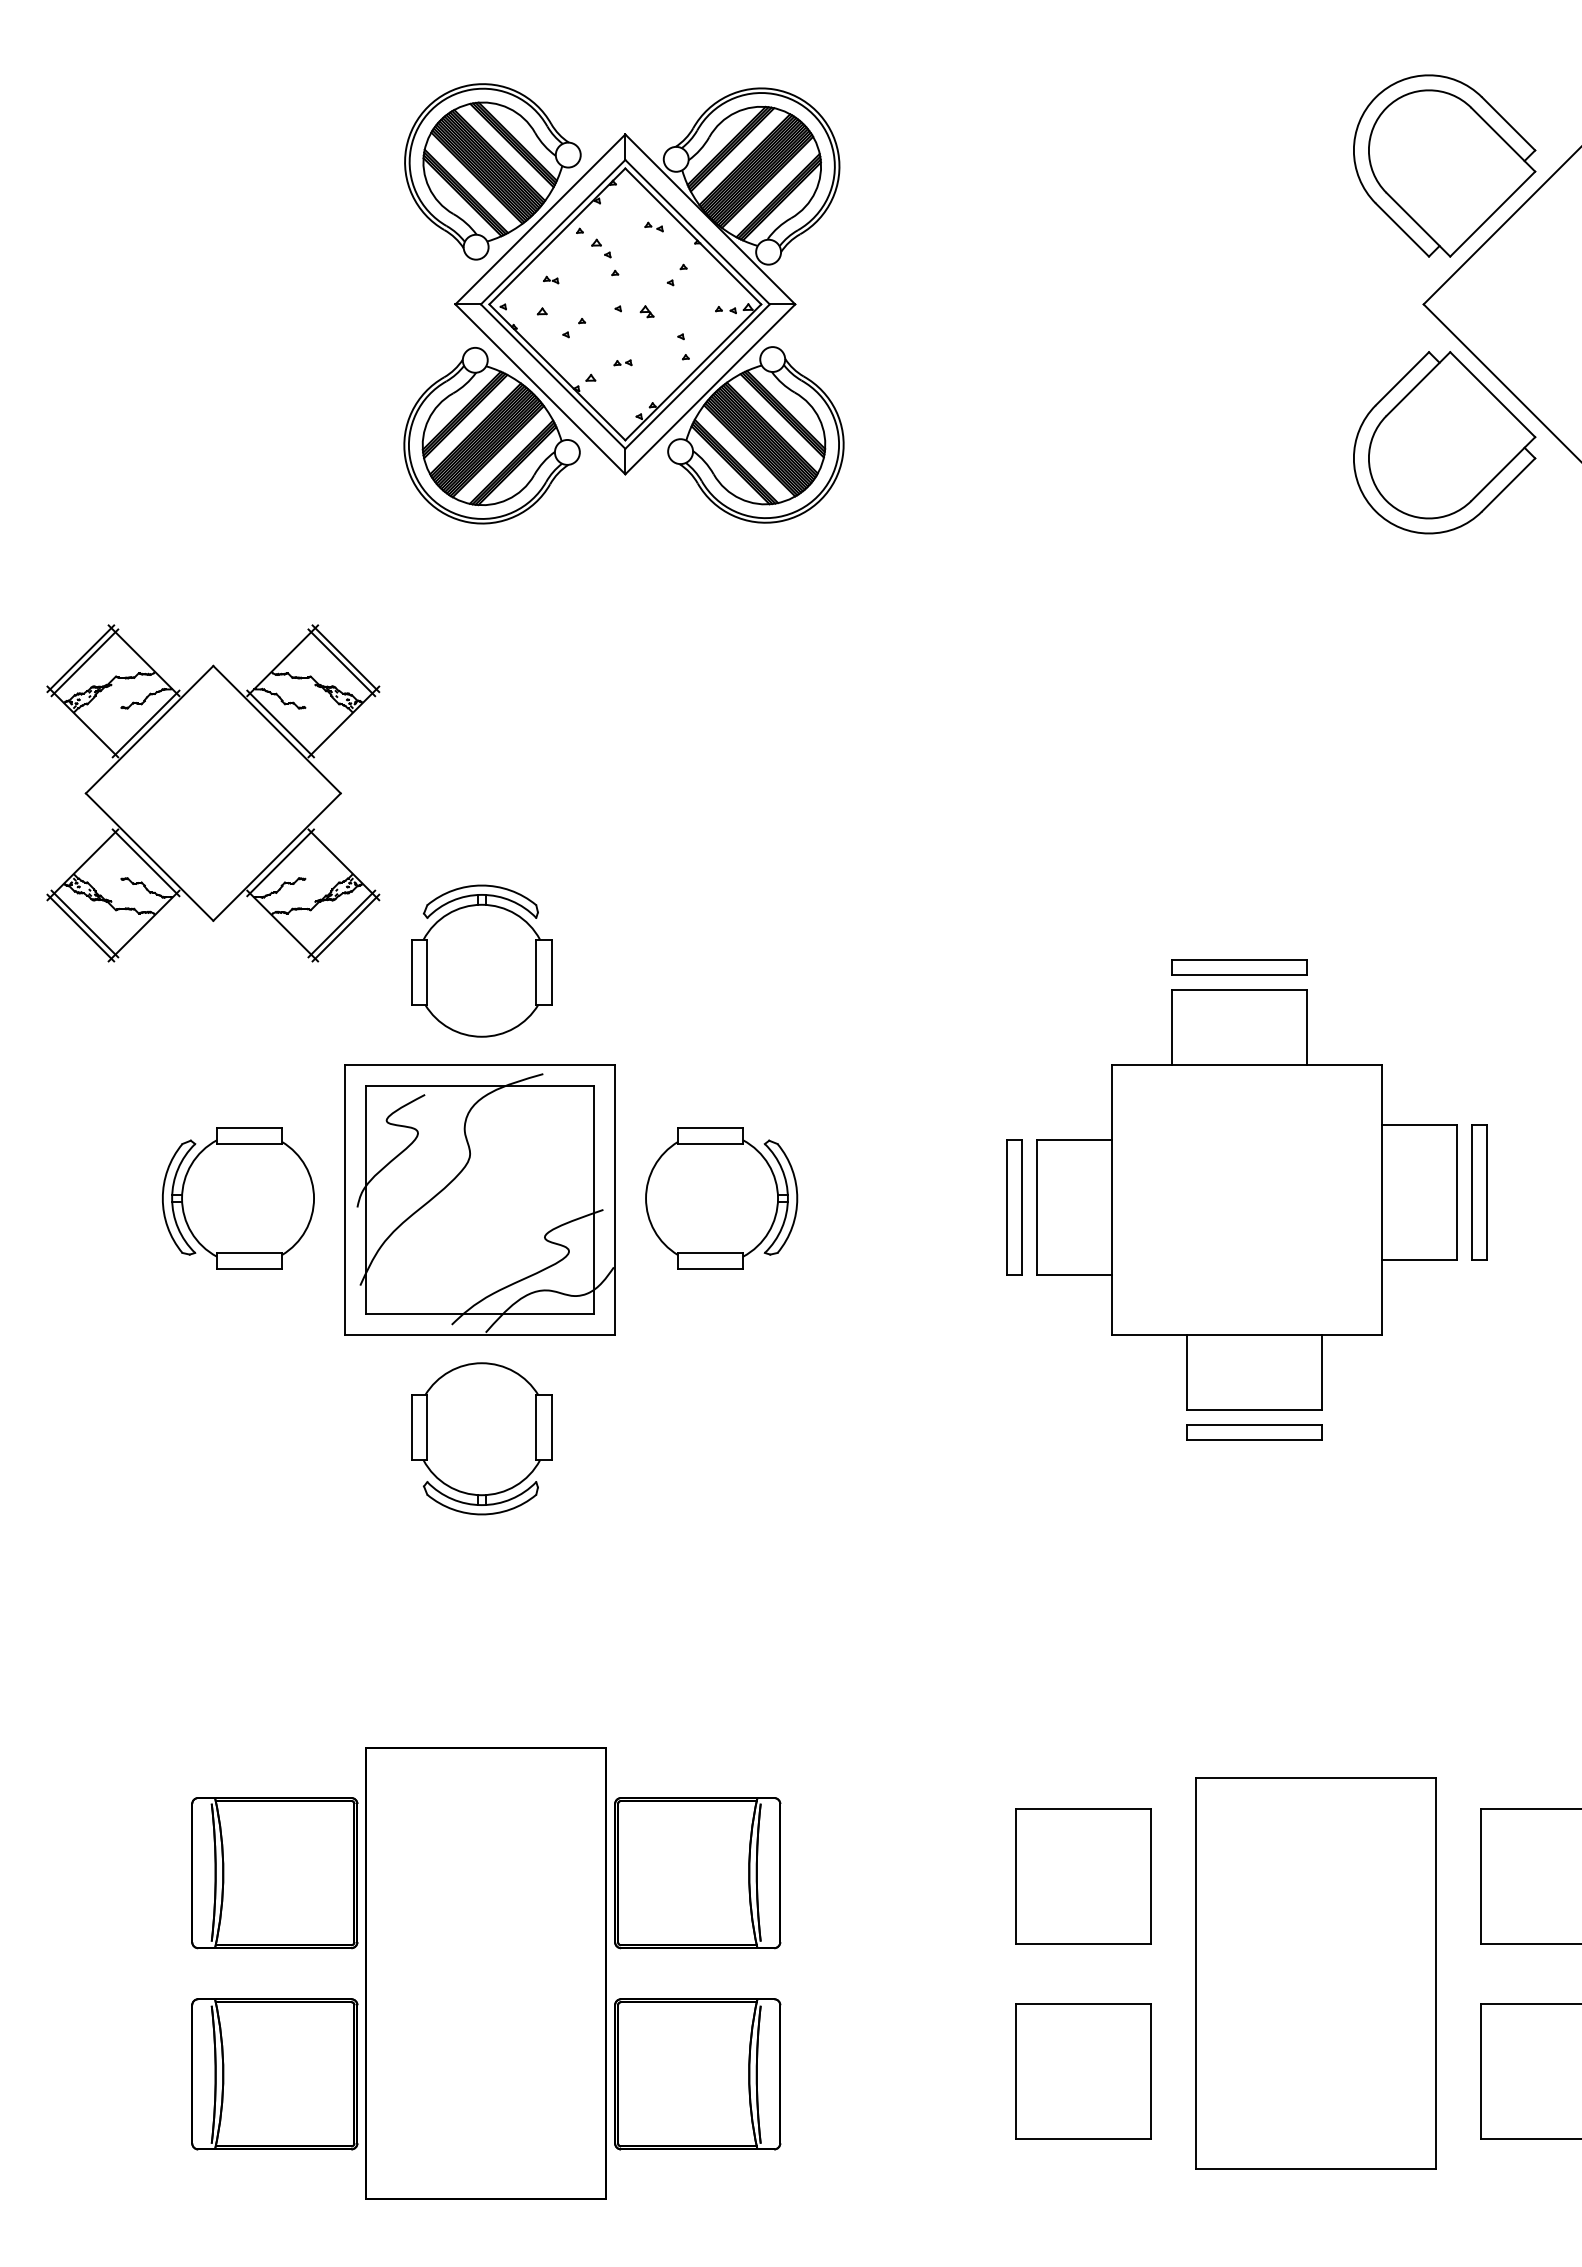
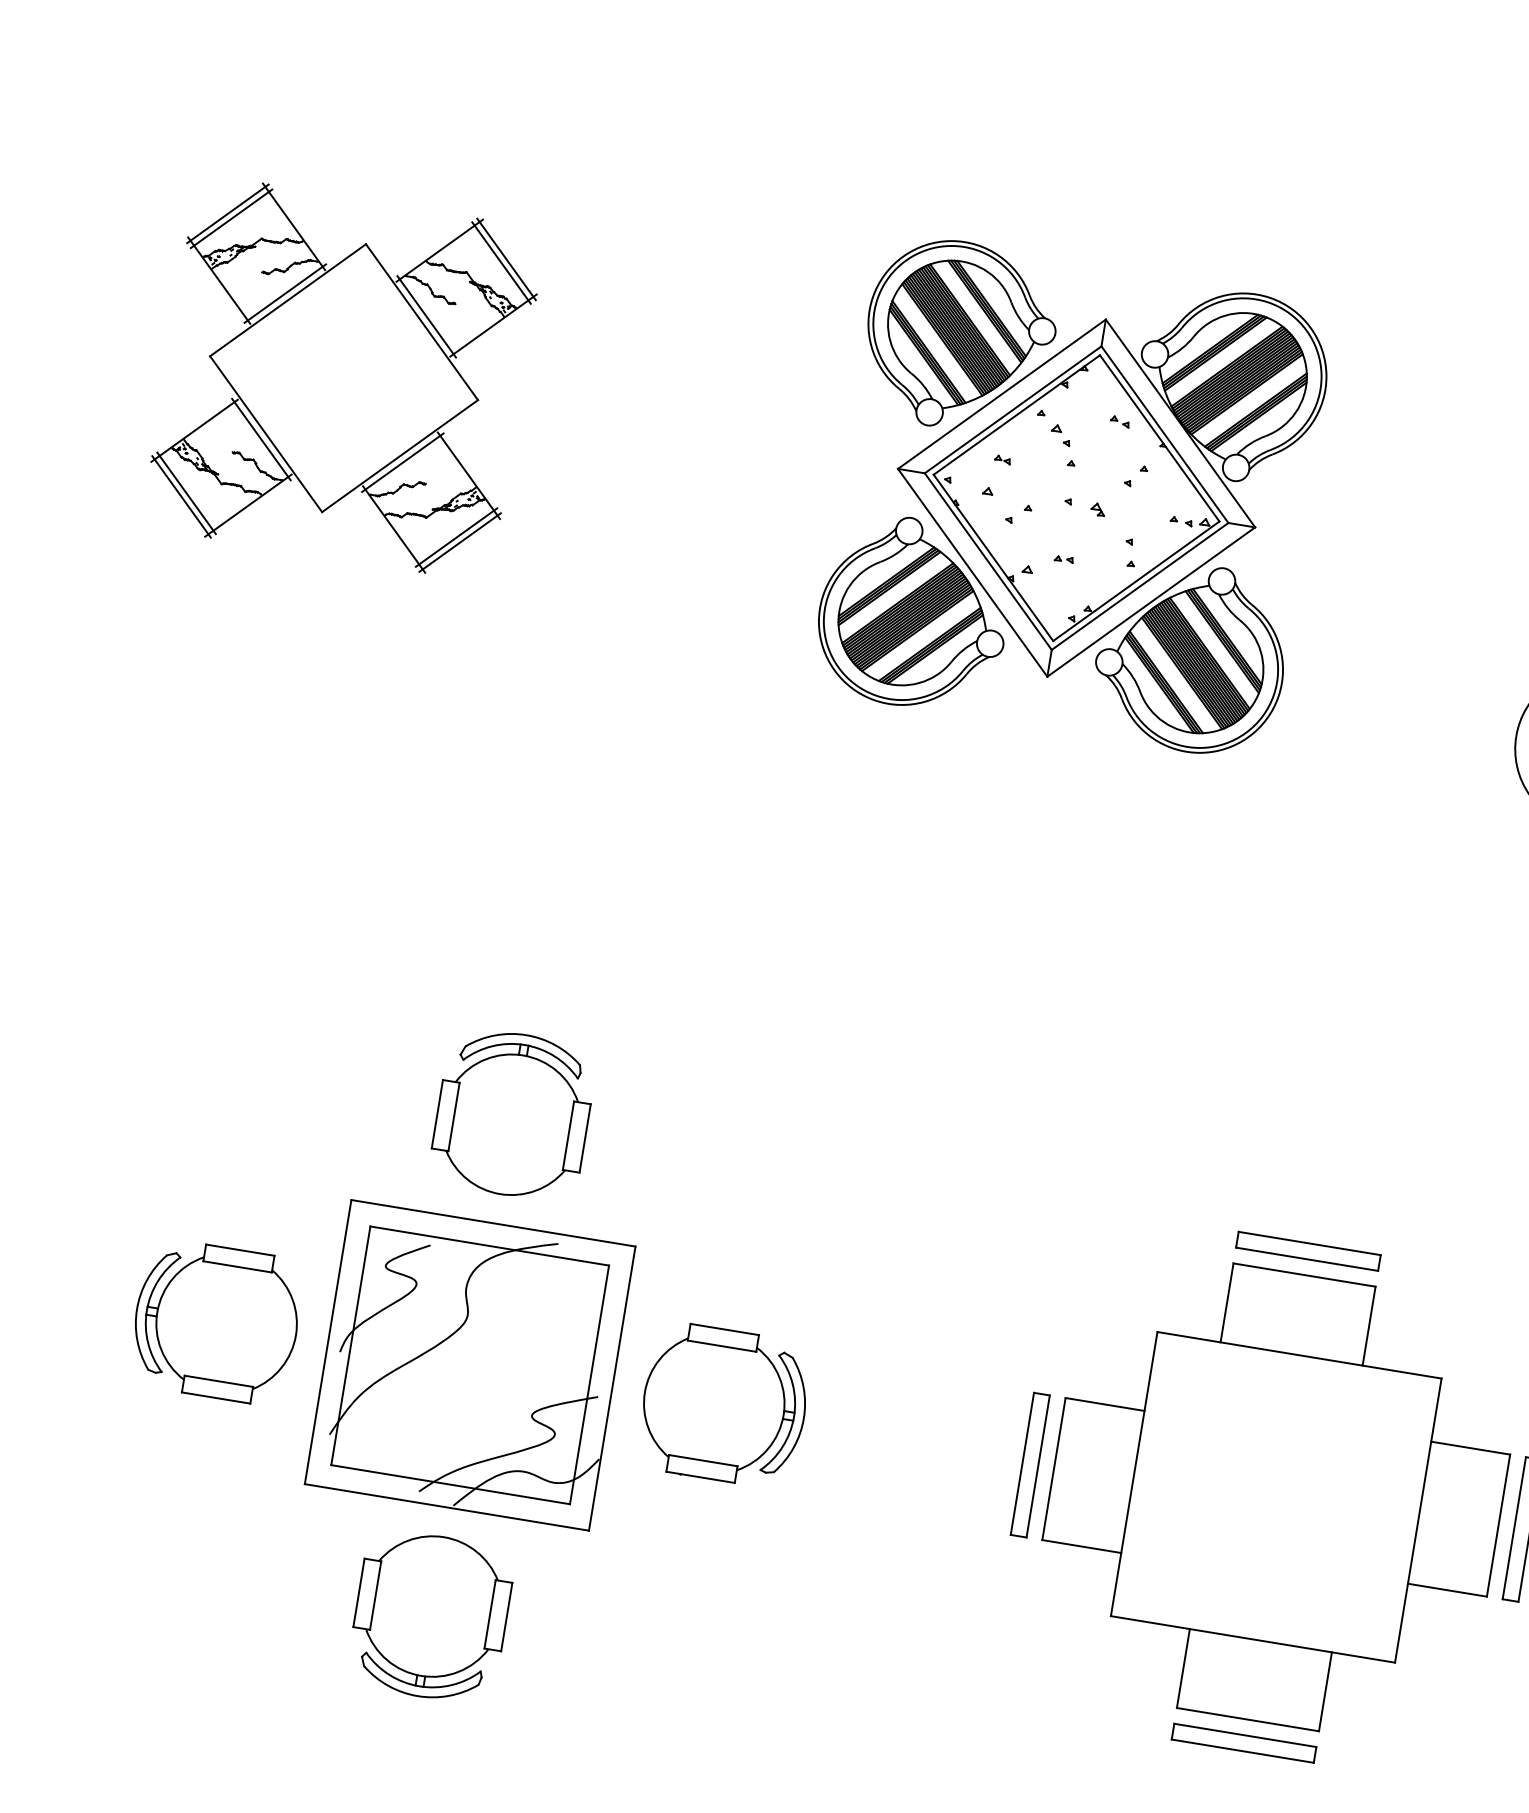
part: (623, 303) -> (1074, 496), moved
part: (213, 793) -> (344, 378), moved

